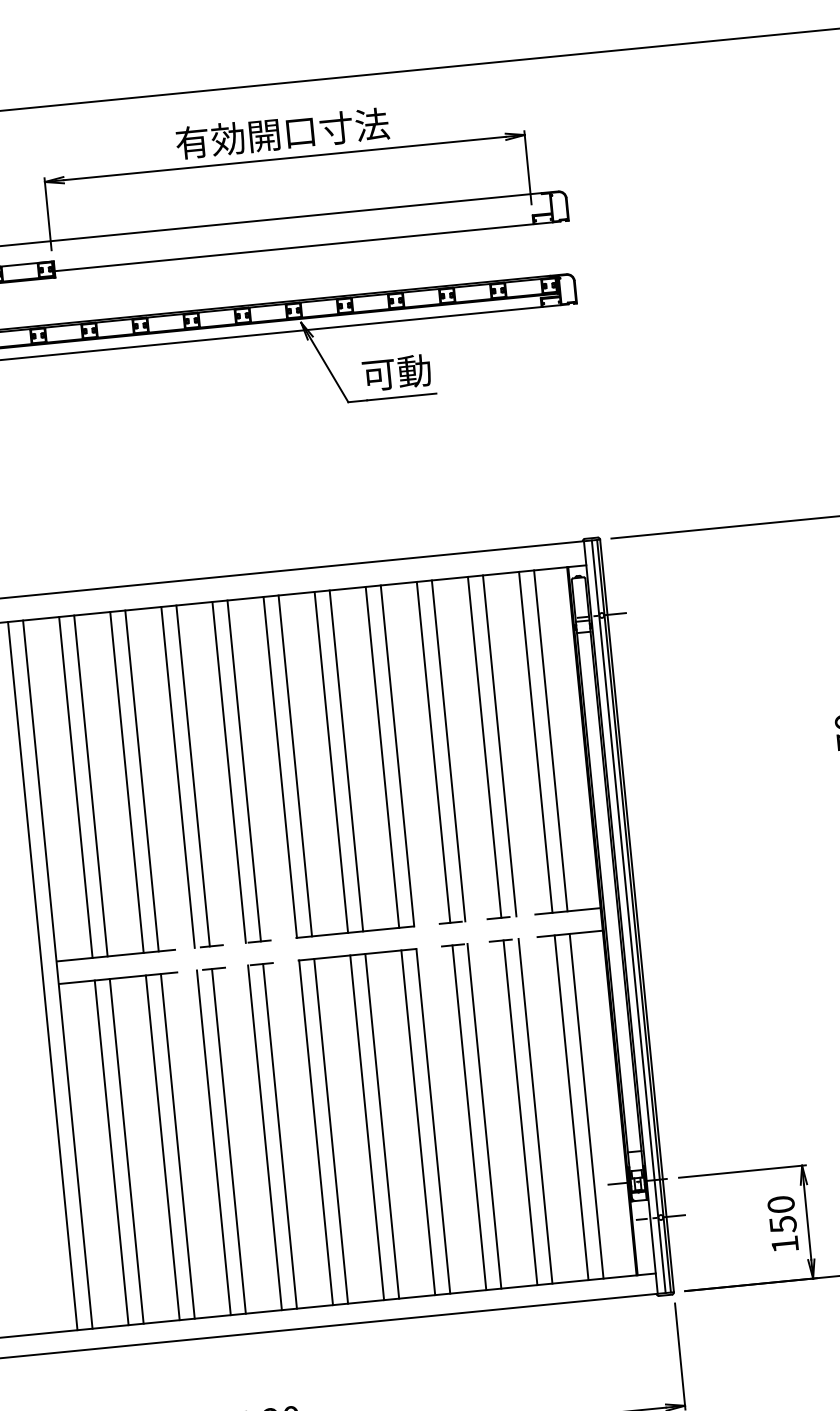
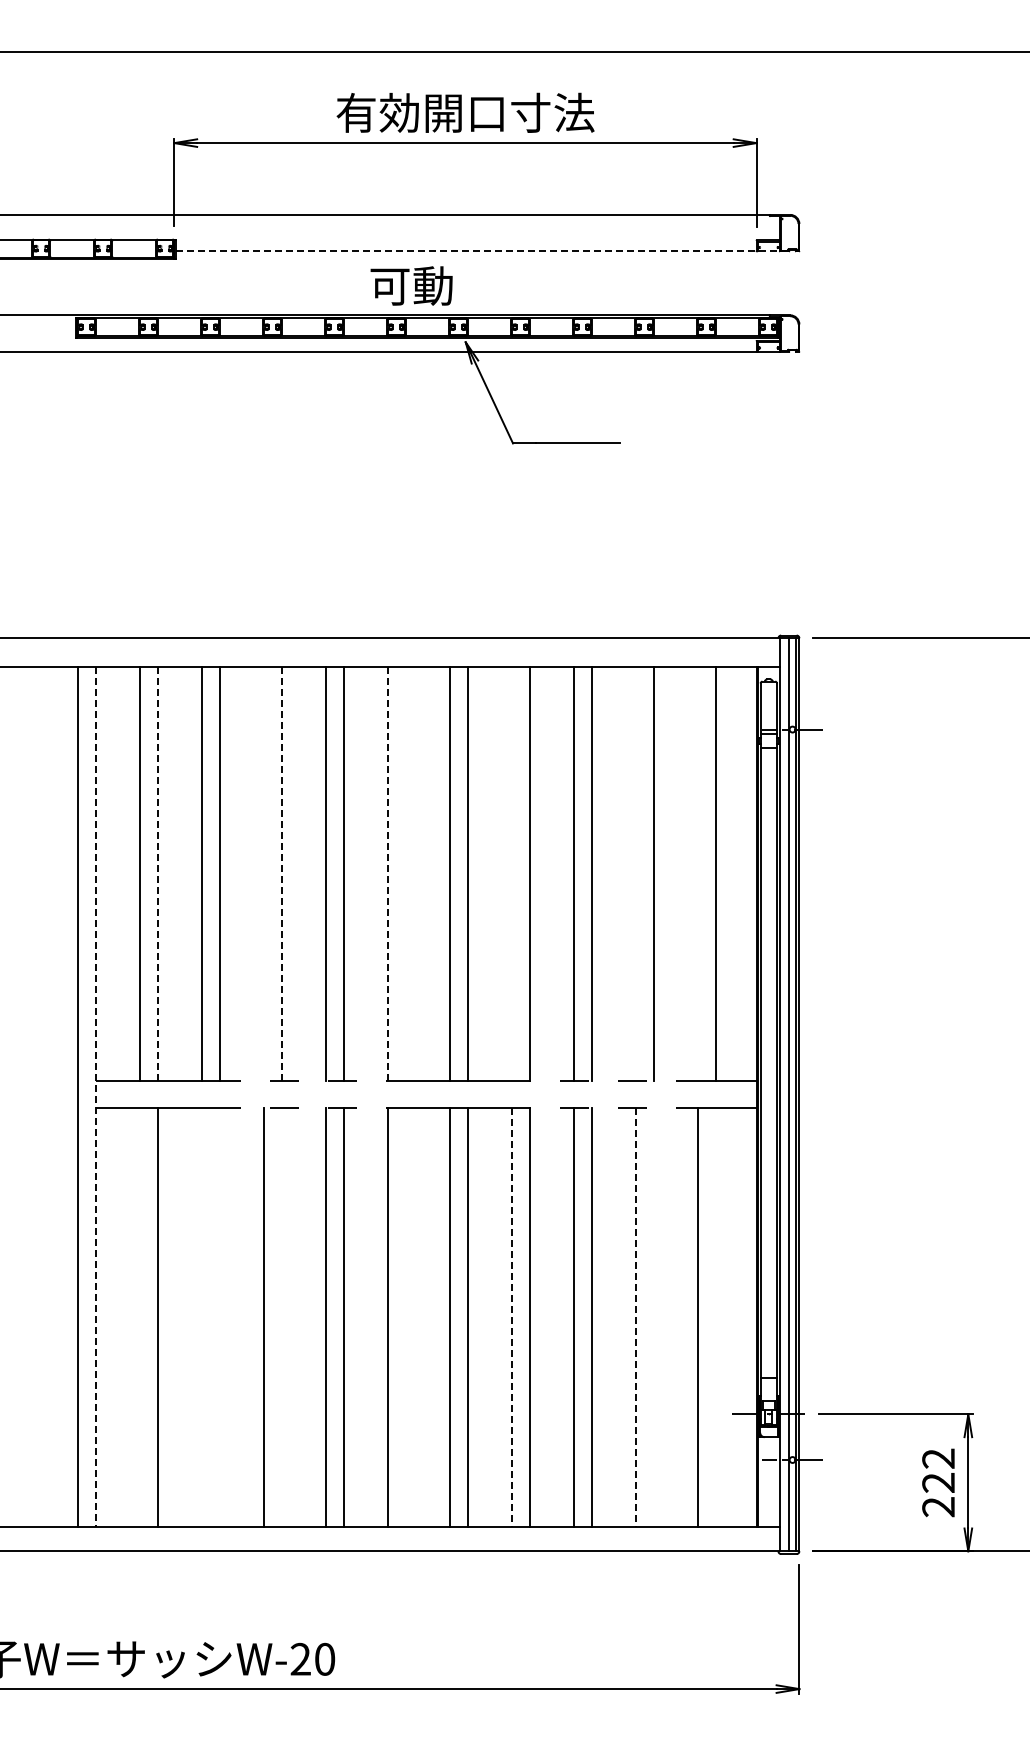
line: (304, 246) -> (478, 251), solid -> dashed
text: (396, 372) -> (411, 285), moved
line: (536, 742) -> (698, 874), removed
line: (484, 747) -> (636, 874), removed
line: (382, 757) -> (512, 874), removed
line: (295, 766) -> (406, 874), removed
line: (280, 767) -> (388, 874), solid -> dashed
line: (193, 776) -> (282, 874), solid -> dashed
line: (178, 777) -> (264, 874), removed
line: (90, 786) -> (158, 874), solid -> dashed
line: (57, 974) -> (96, 1097), solid -> dashed
line: (586, 1106) -> (716, 1317), removed
line: (535, 1111) -> (654, 1317), removed
line: (520, 1113) -> (636, 1318), solid -> dashed
line: (418, 1123) -> (512, 1318), solid -> dashed
line: (331, 1131) -> (406, 1317), removed
line: (228, 1141) -> (282, 1317), removed
line: (177, 1146) -> (220, 1317), removed
line: (163, 1147) -> (202, 1317), removed
line: (111, 1152) -> (140, 1317), removed
text: (783, 1224) -> (938, 1482), 150 -> 222

